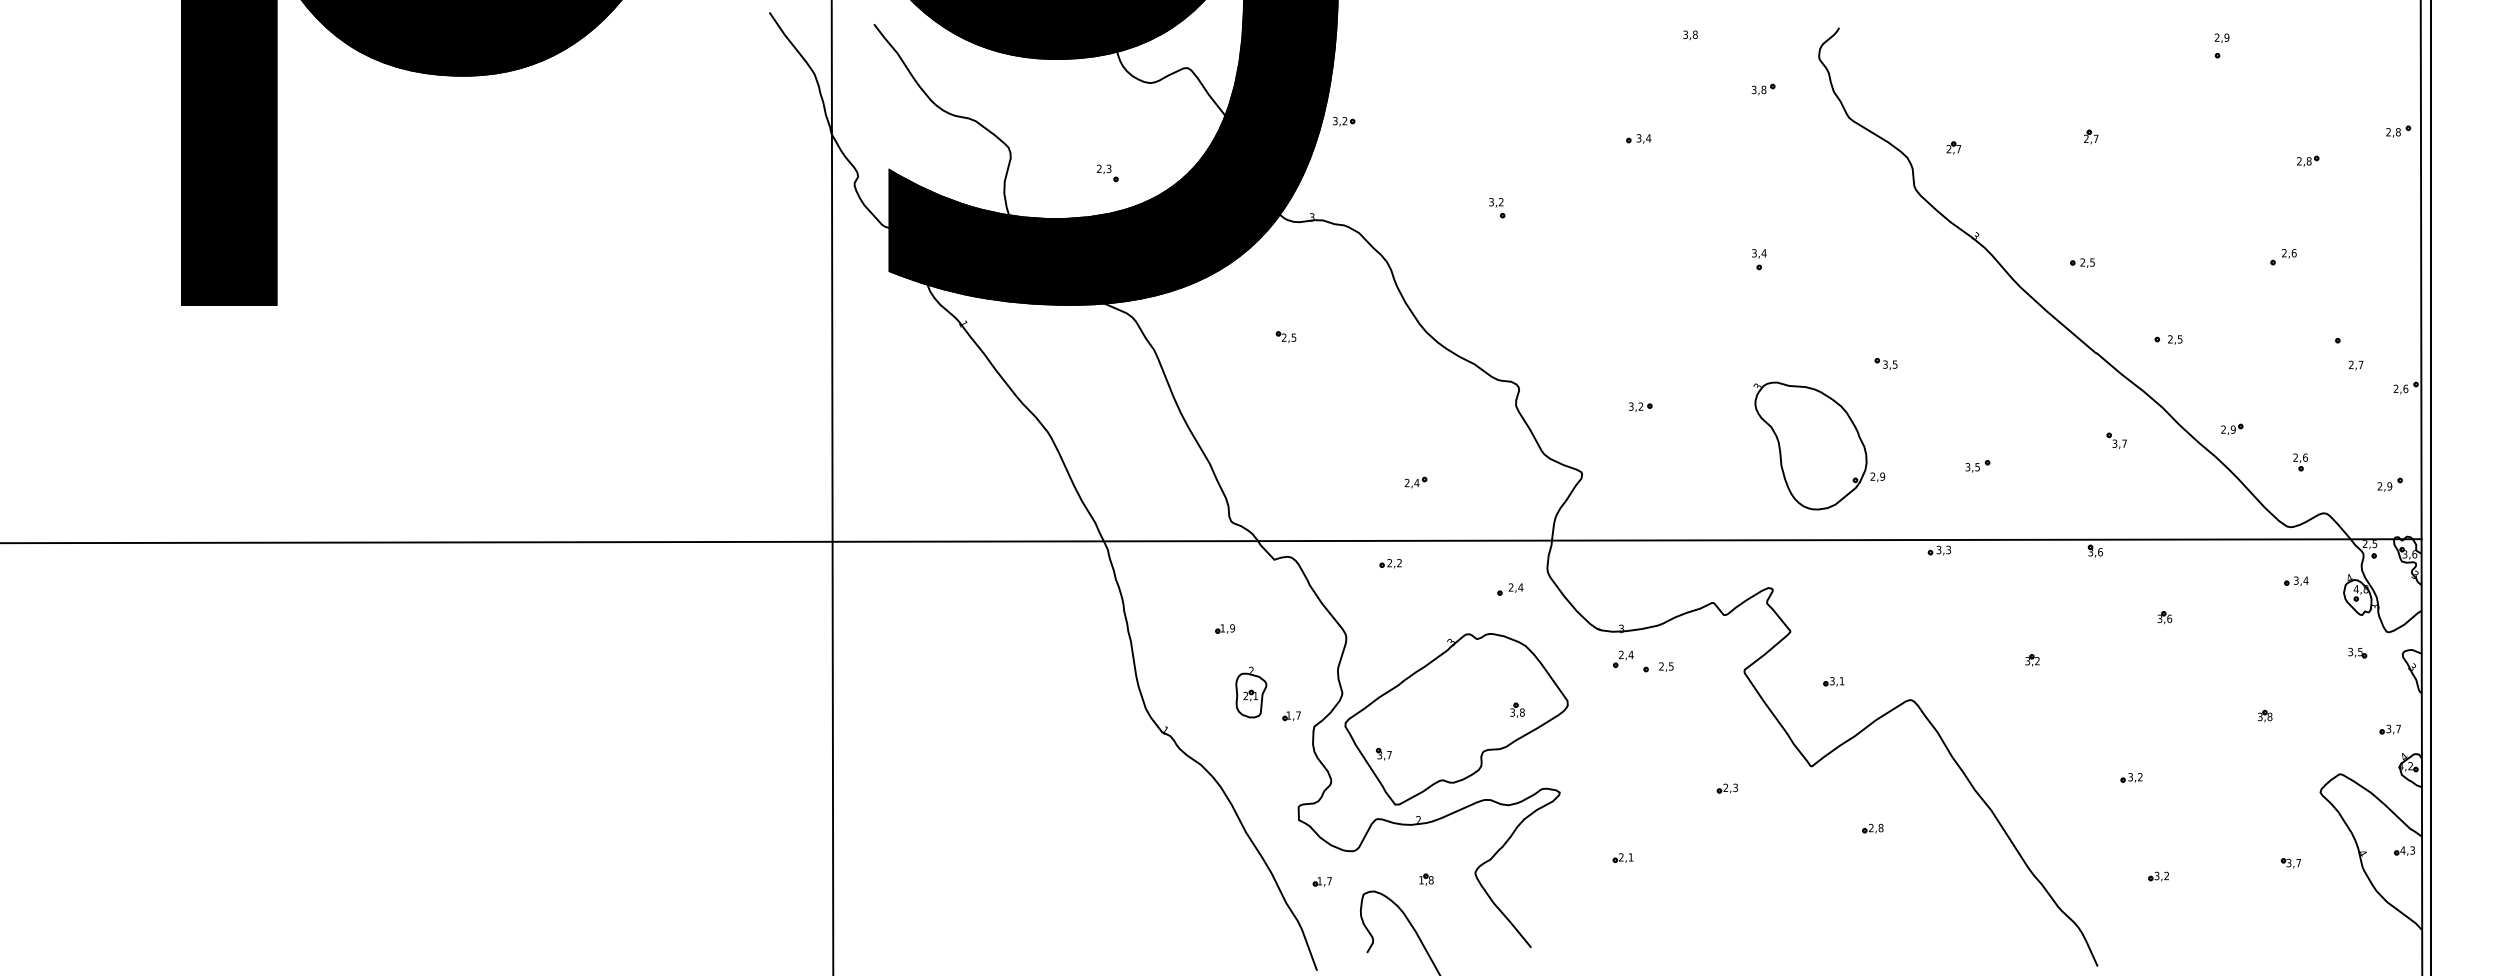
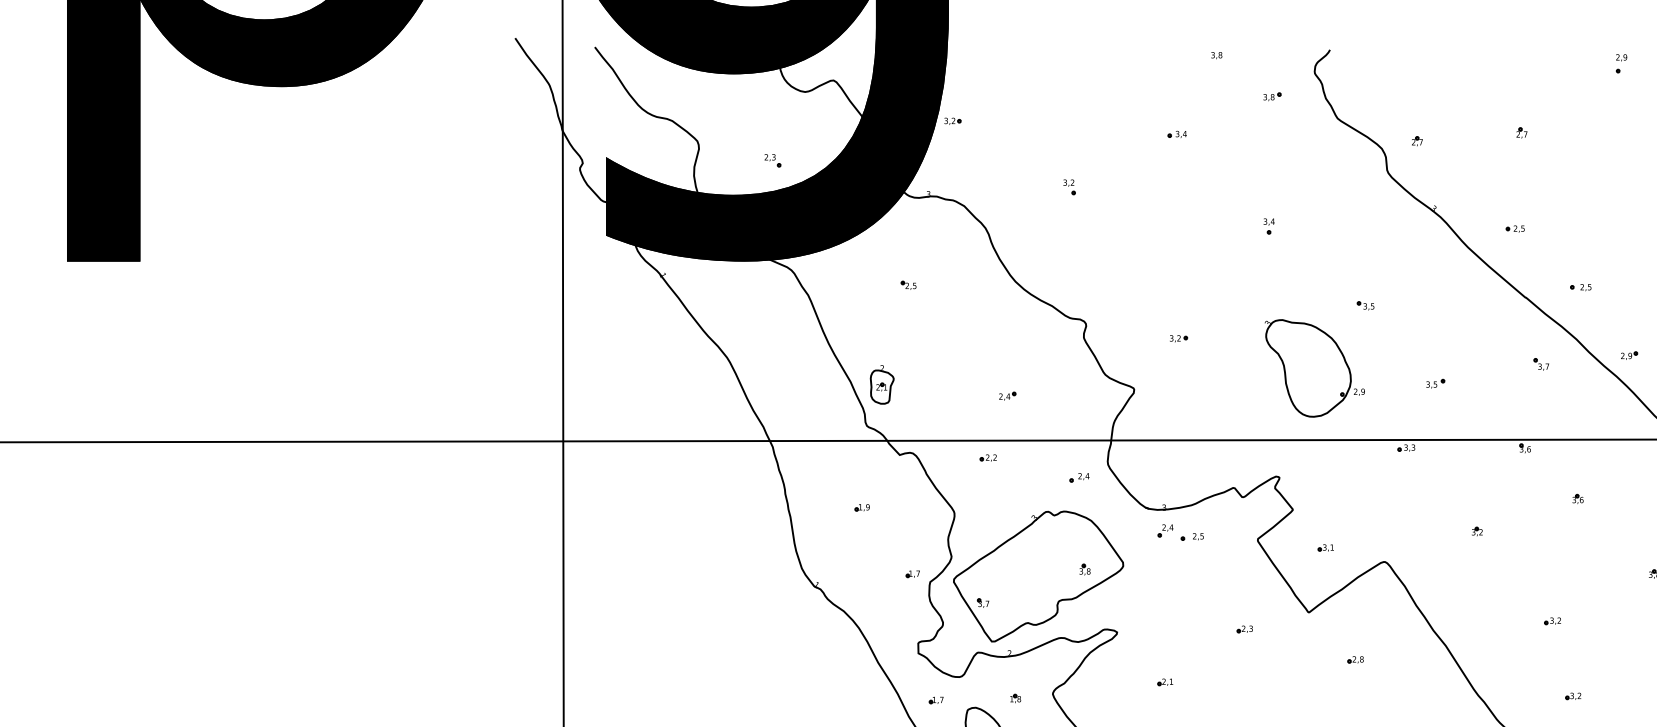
part: (1251, 692) -> (882, 384), moved

